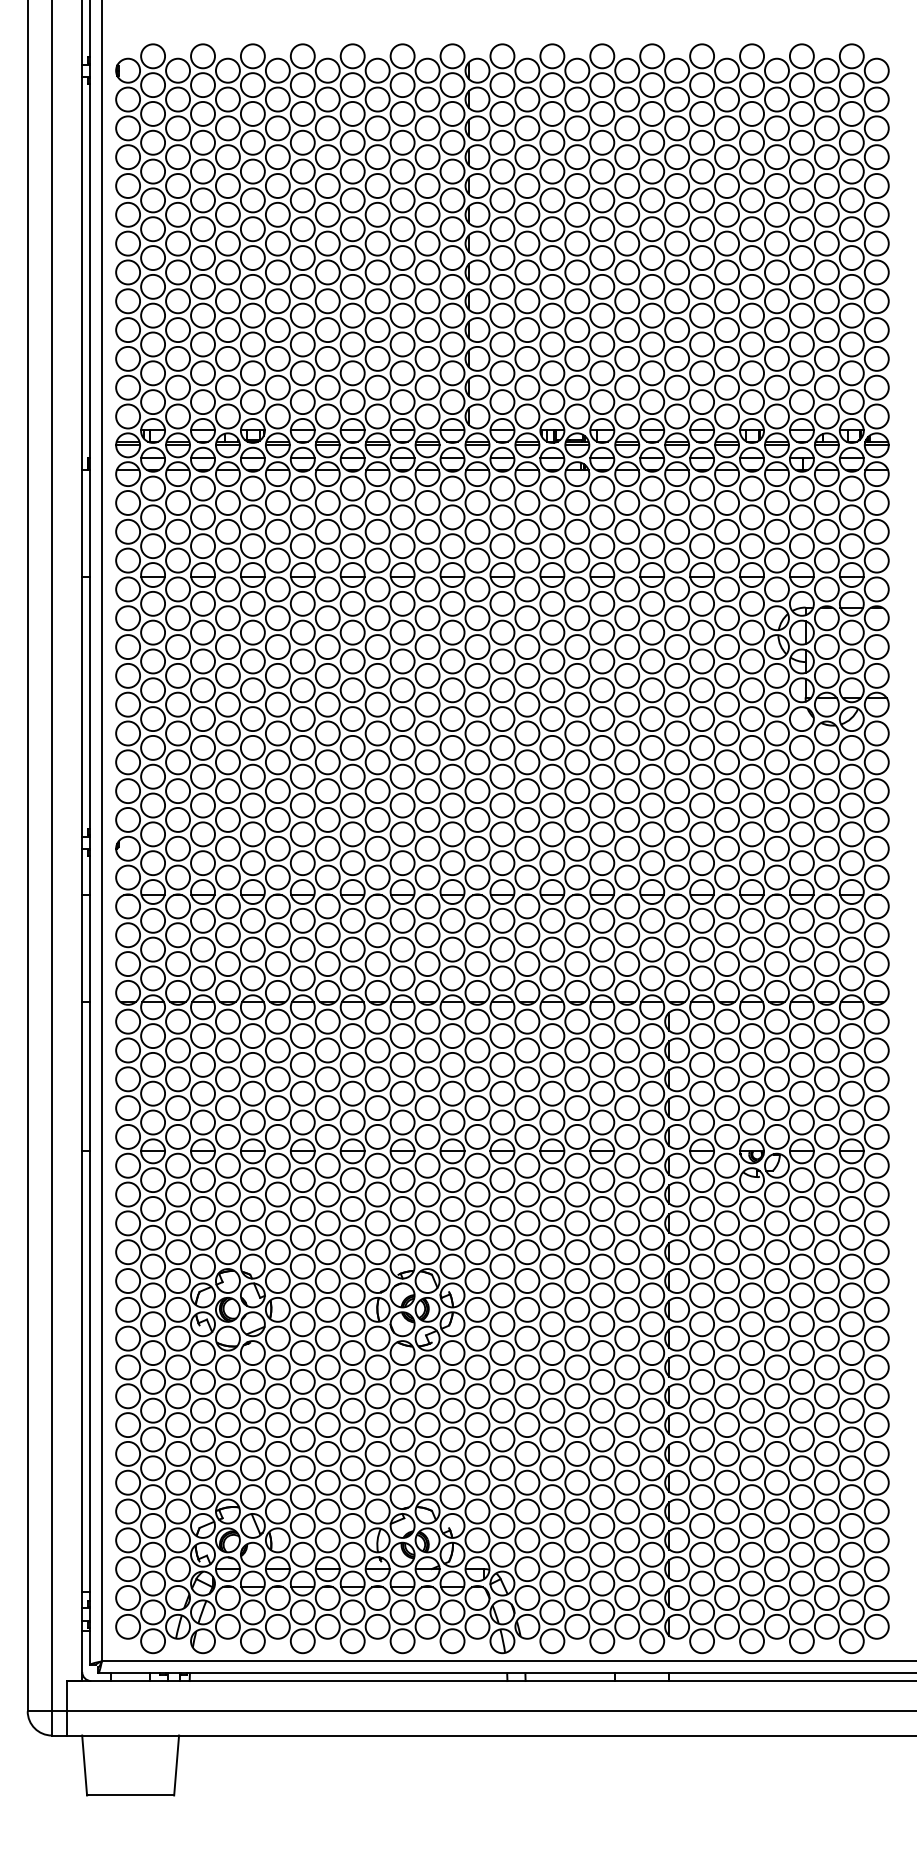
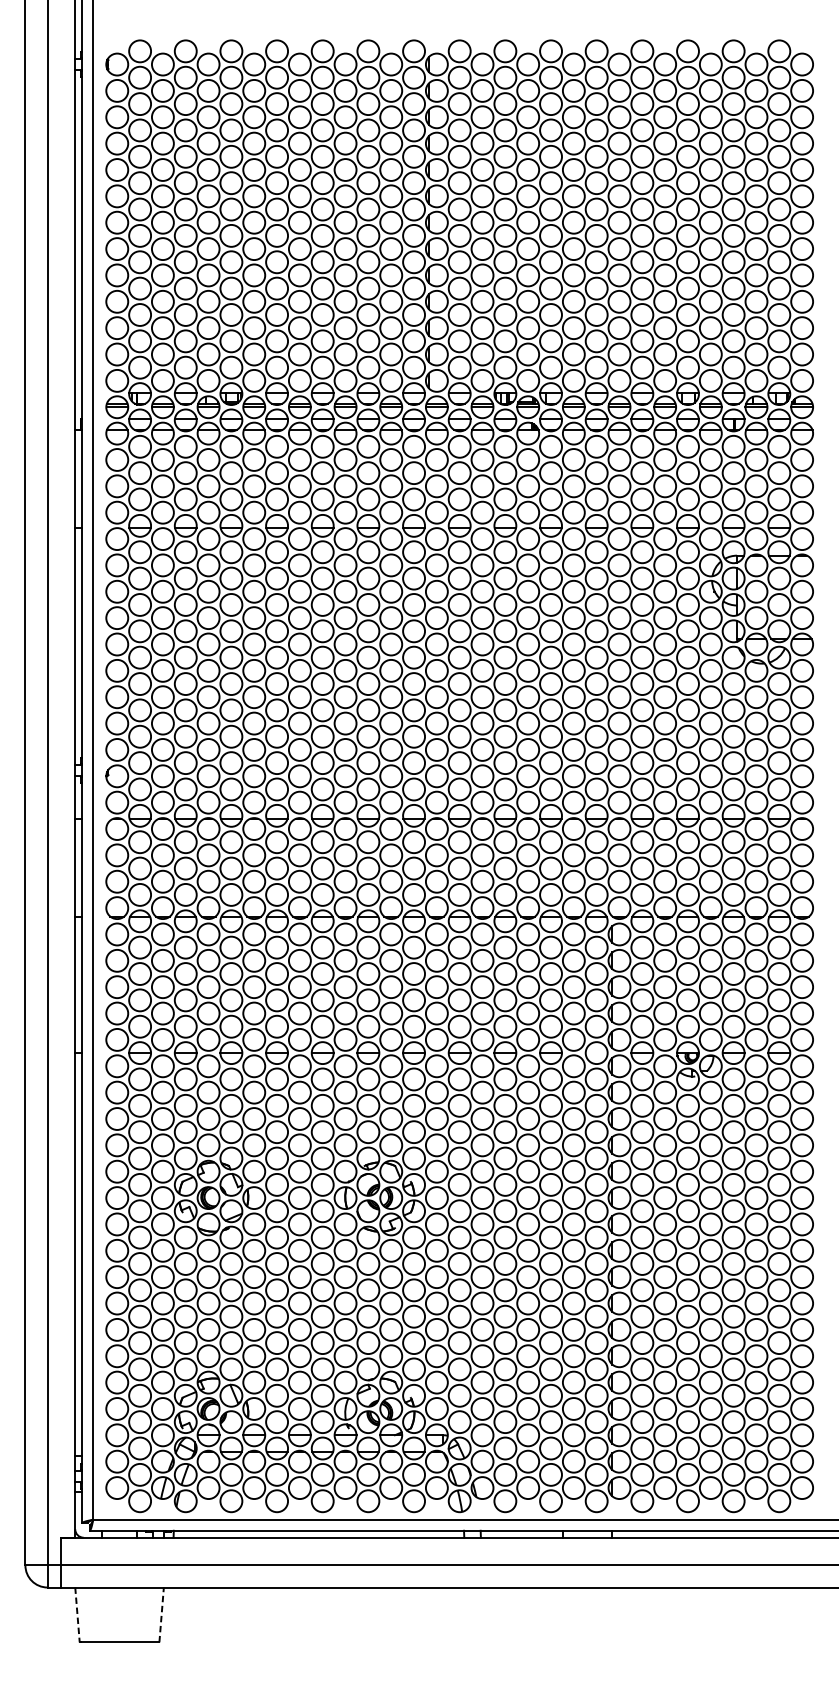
line: (84, 1765) -> (77, 1614), solid -> dashed
line: (176, 1765) -> (161, 1614), solid -> dashed

